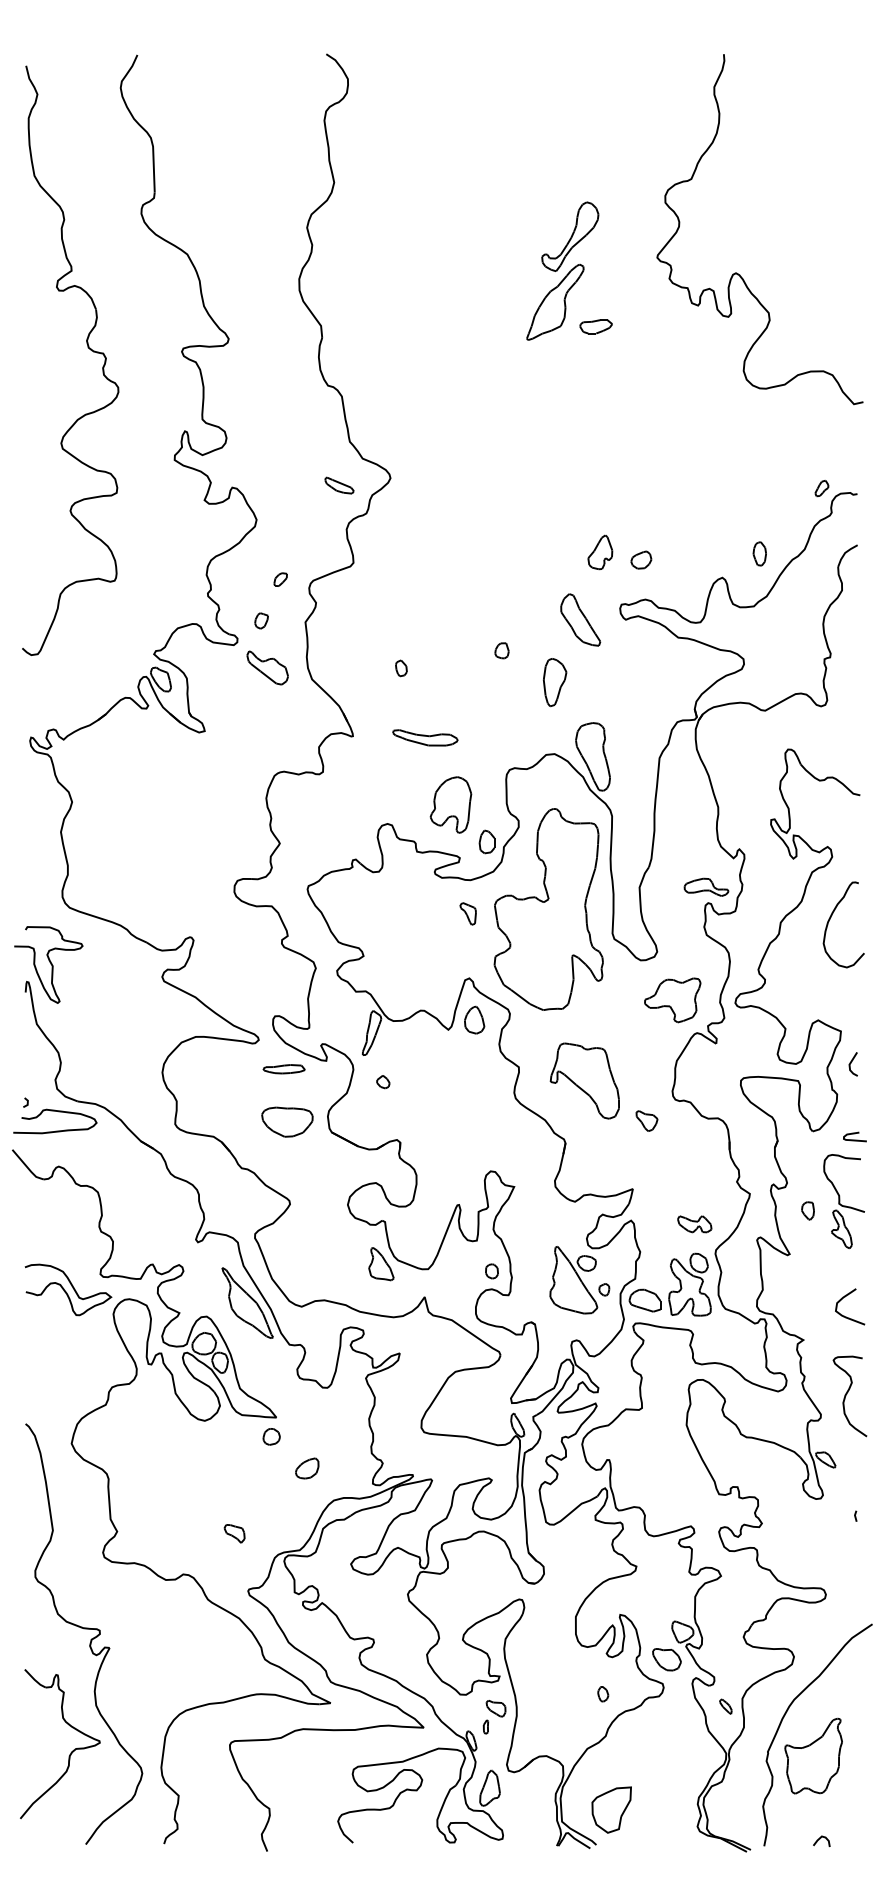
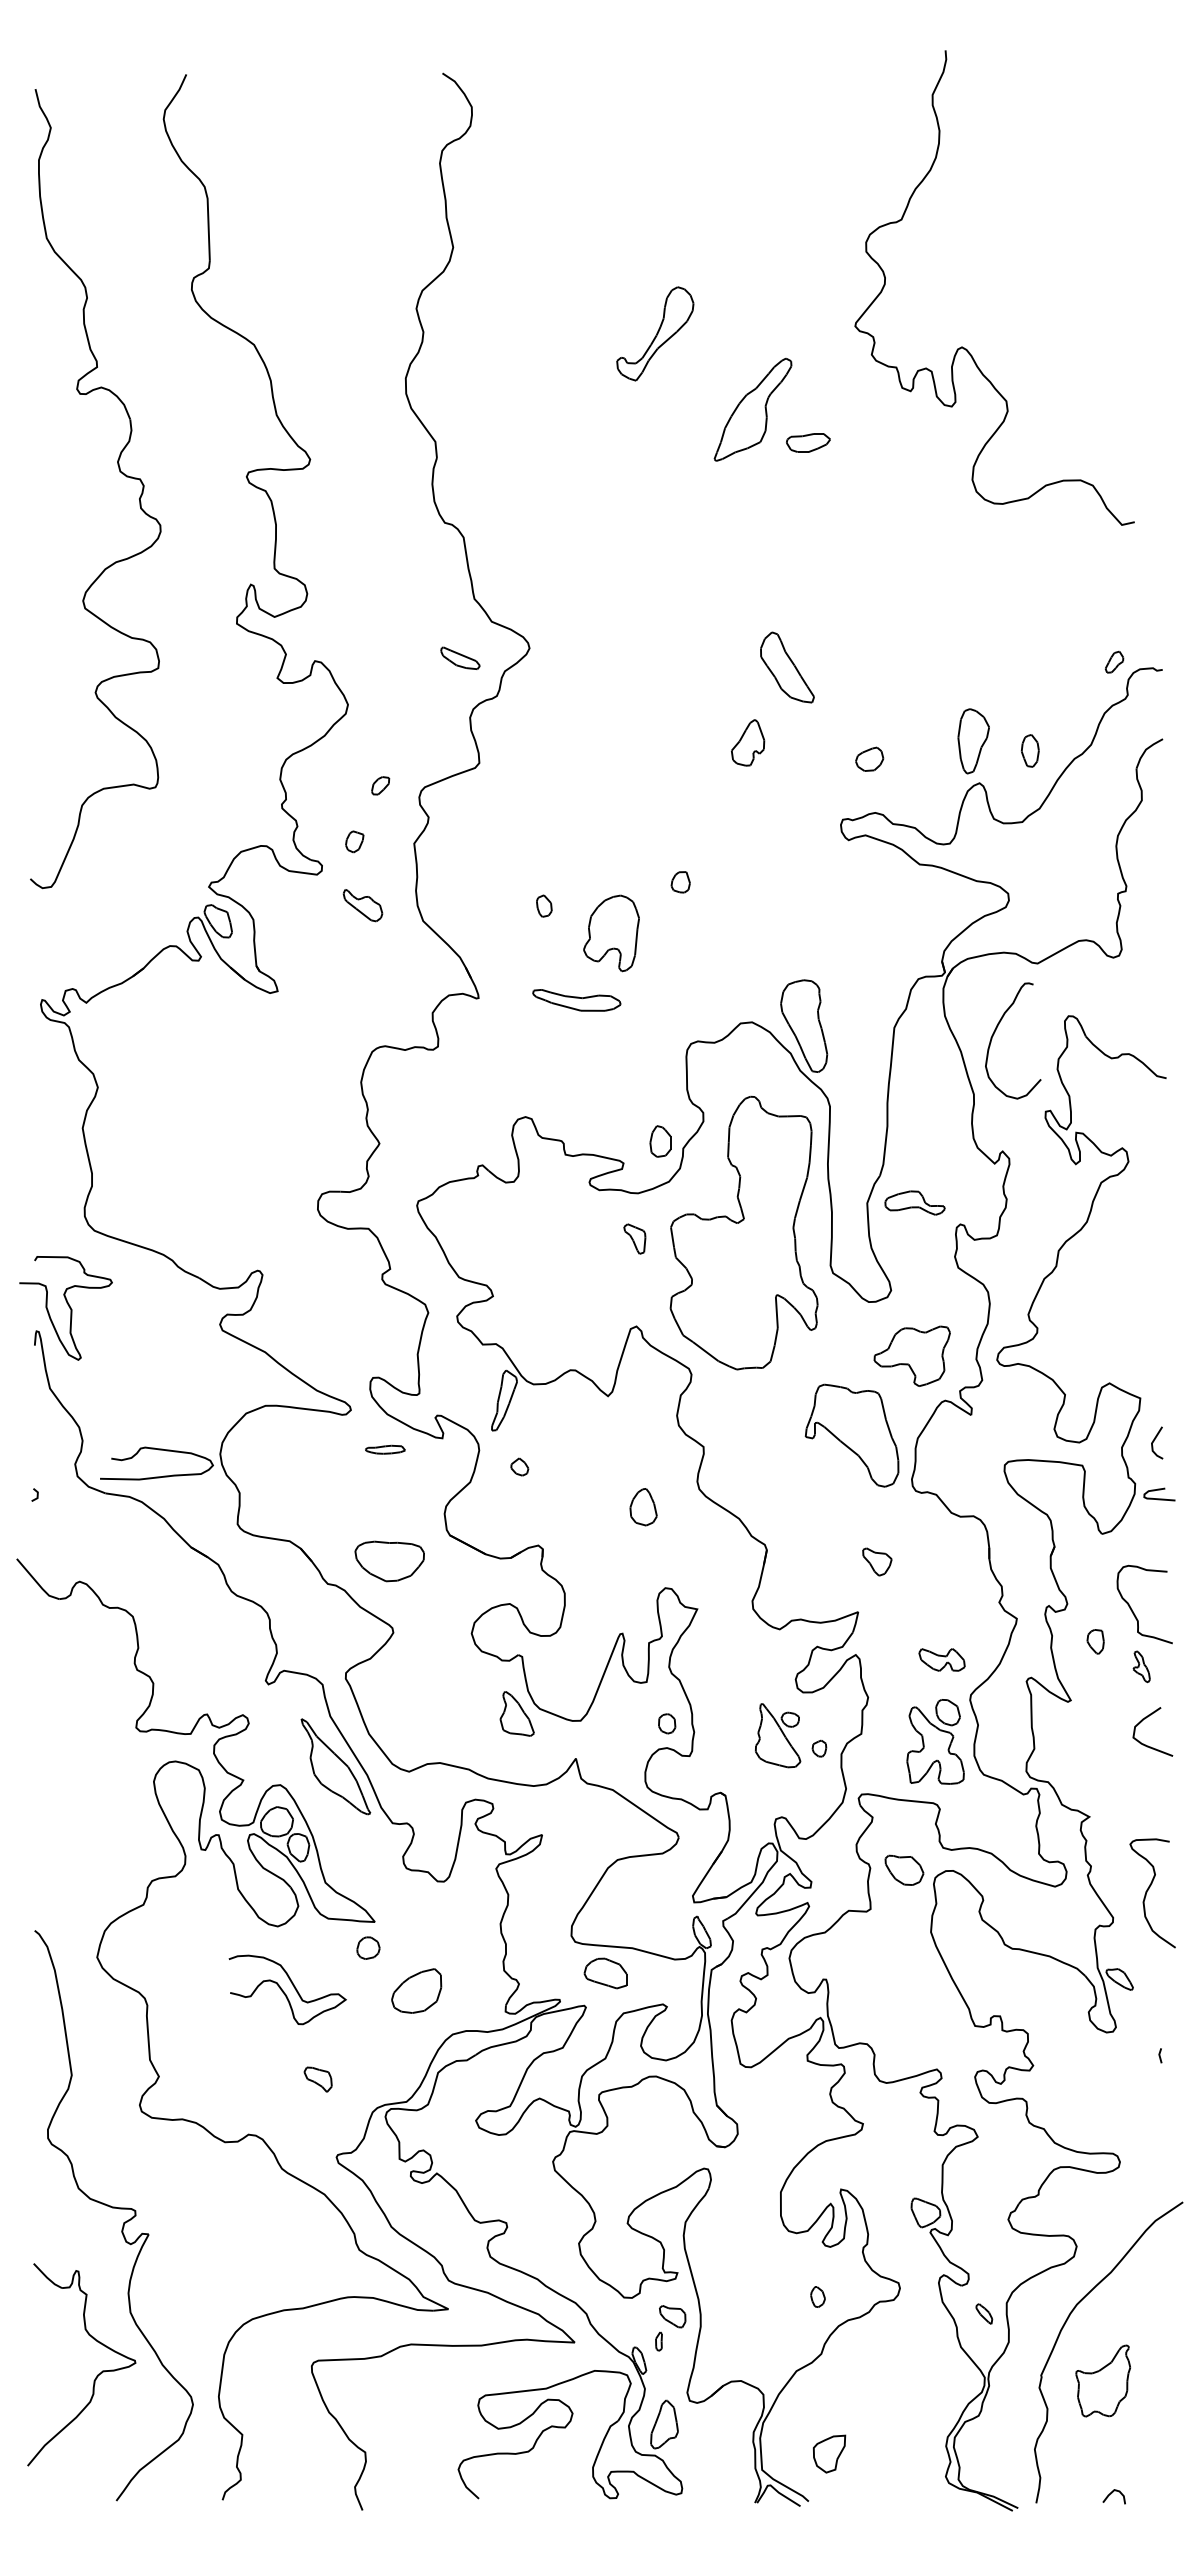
part: (570, 236) -> (655, 333), moved
curve: (737, 273) -> (964, 347), moved
part: (600, 552) -> (748, 742), moved
part: (580, 619) -> (787, 667), moved
part: (267, 667) -> (362, 905), size x0.7
part: (554, 682) -> (973, 741), moved
part: (450, 805) -> (611, 933), moved
part: (706, 886) -> (914, 1202), moved
curve: (830, 918) -> (995, 1032), moved
part: (474, 1020) -> (643, 1507), moved
part: (284, 1069) -> (385, 1449), size x0.7
part: (584, 1080) -> (851, 1435), moved
part: (647, 1120) -> (877, 1561), moved
part: (287, 1122) -> (389, 1561), moved
curve: (54, 1131) -> (156, 1476), moved
curve: (855, 1134) -> (1159, 1490), moved
part: (841, 1229) -> (1141, 1666), size x0.6
part: (573, 1280) -> (777, 1735), size x0.7
curve: (65, 1291) -> (284, 1991), moved
curve: (844, 1297) -> (1145, 1719), moved
part: (644, 1300) -> (605, 1973), moved
part: (307, 1468) -> (416, 1990), size x1.6
part: (667, 1659) -> (904, 1869), moved
part: (813, 1755) -> (1102, 2380), size x0.7
part: (611, 1809) -> (829, 2453), size x0.6

